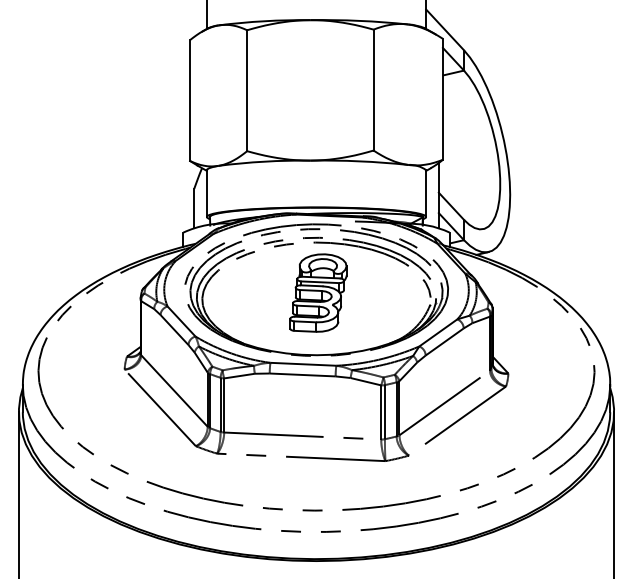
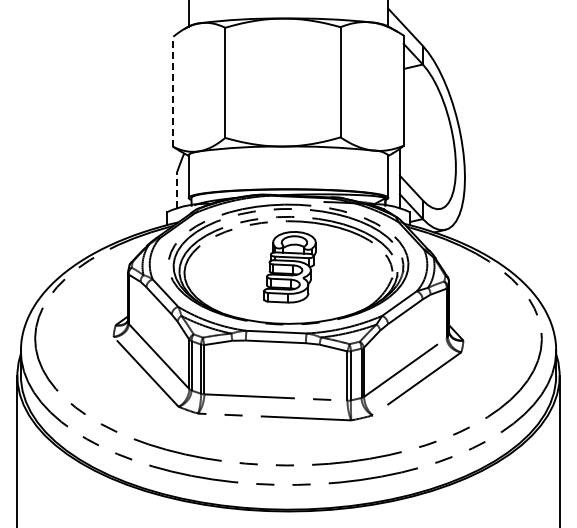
line: (190, 100) -> (173, 91), solid -> dashed
line: (194, 208) -> (177, 190), solid -> dashed

